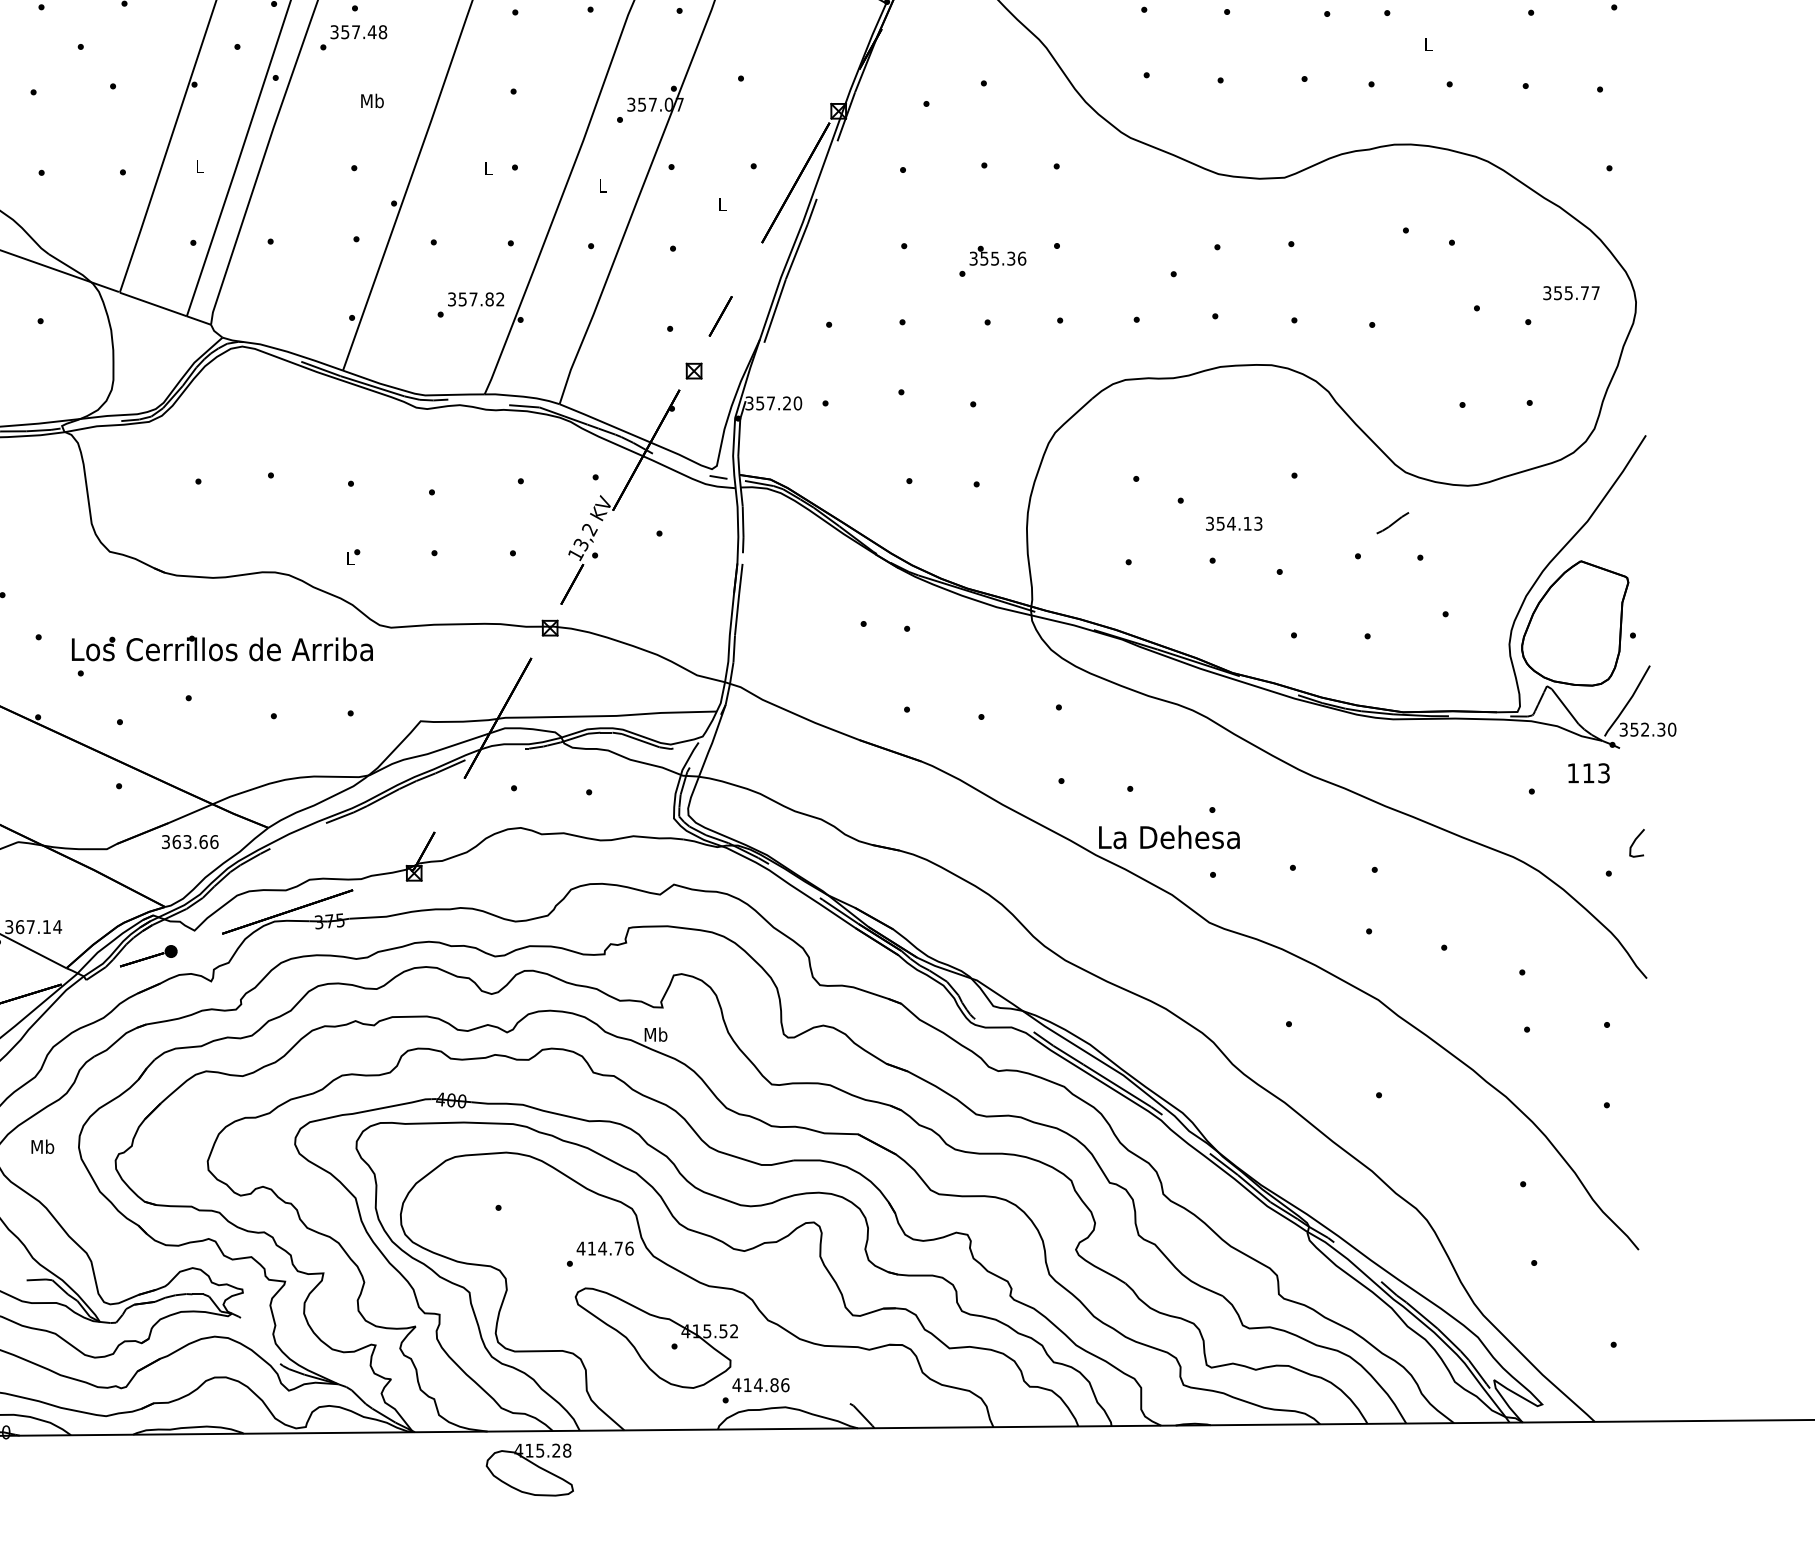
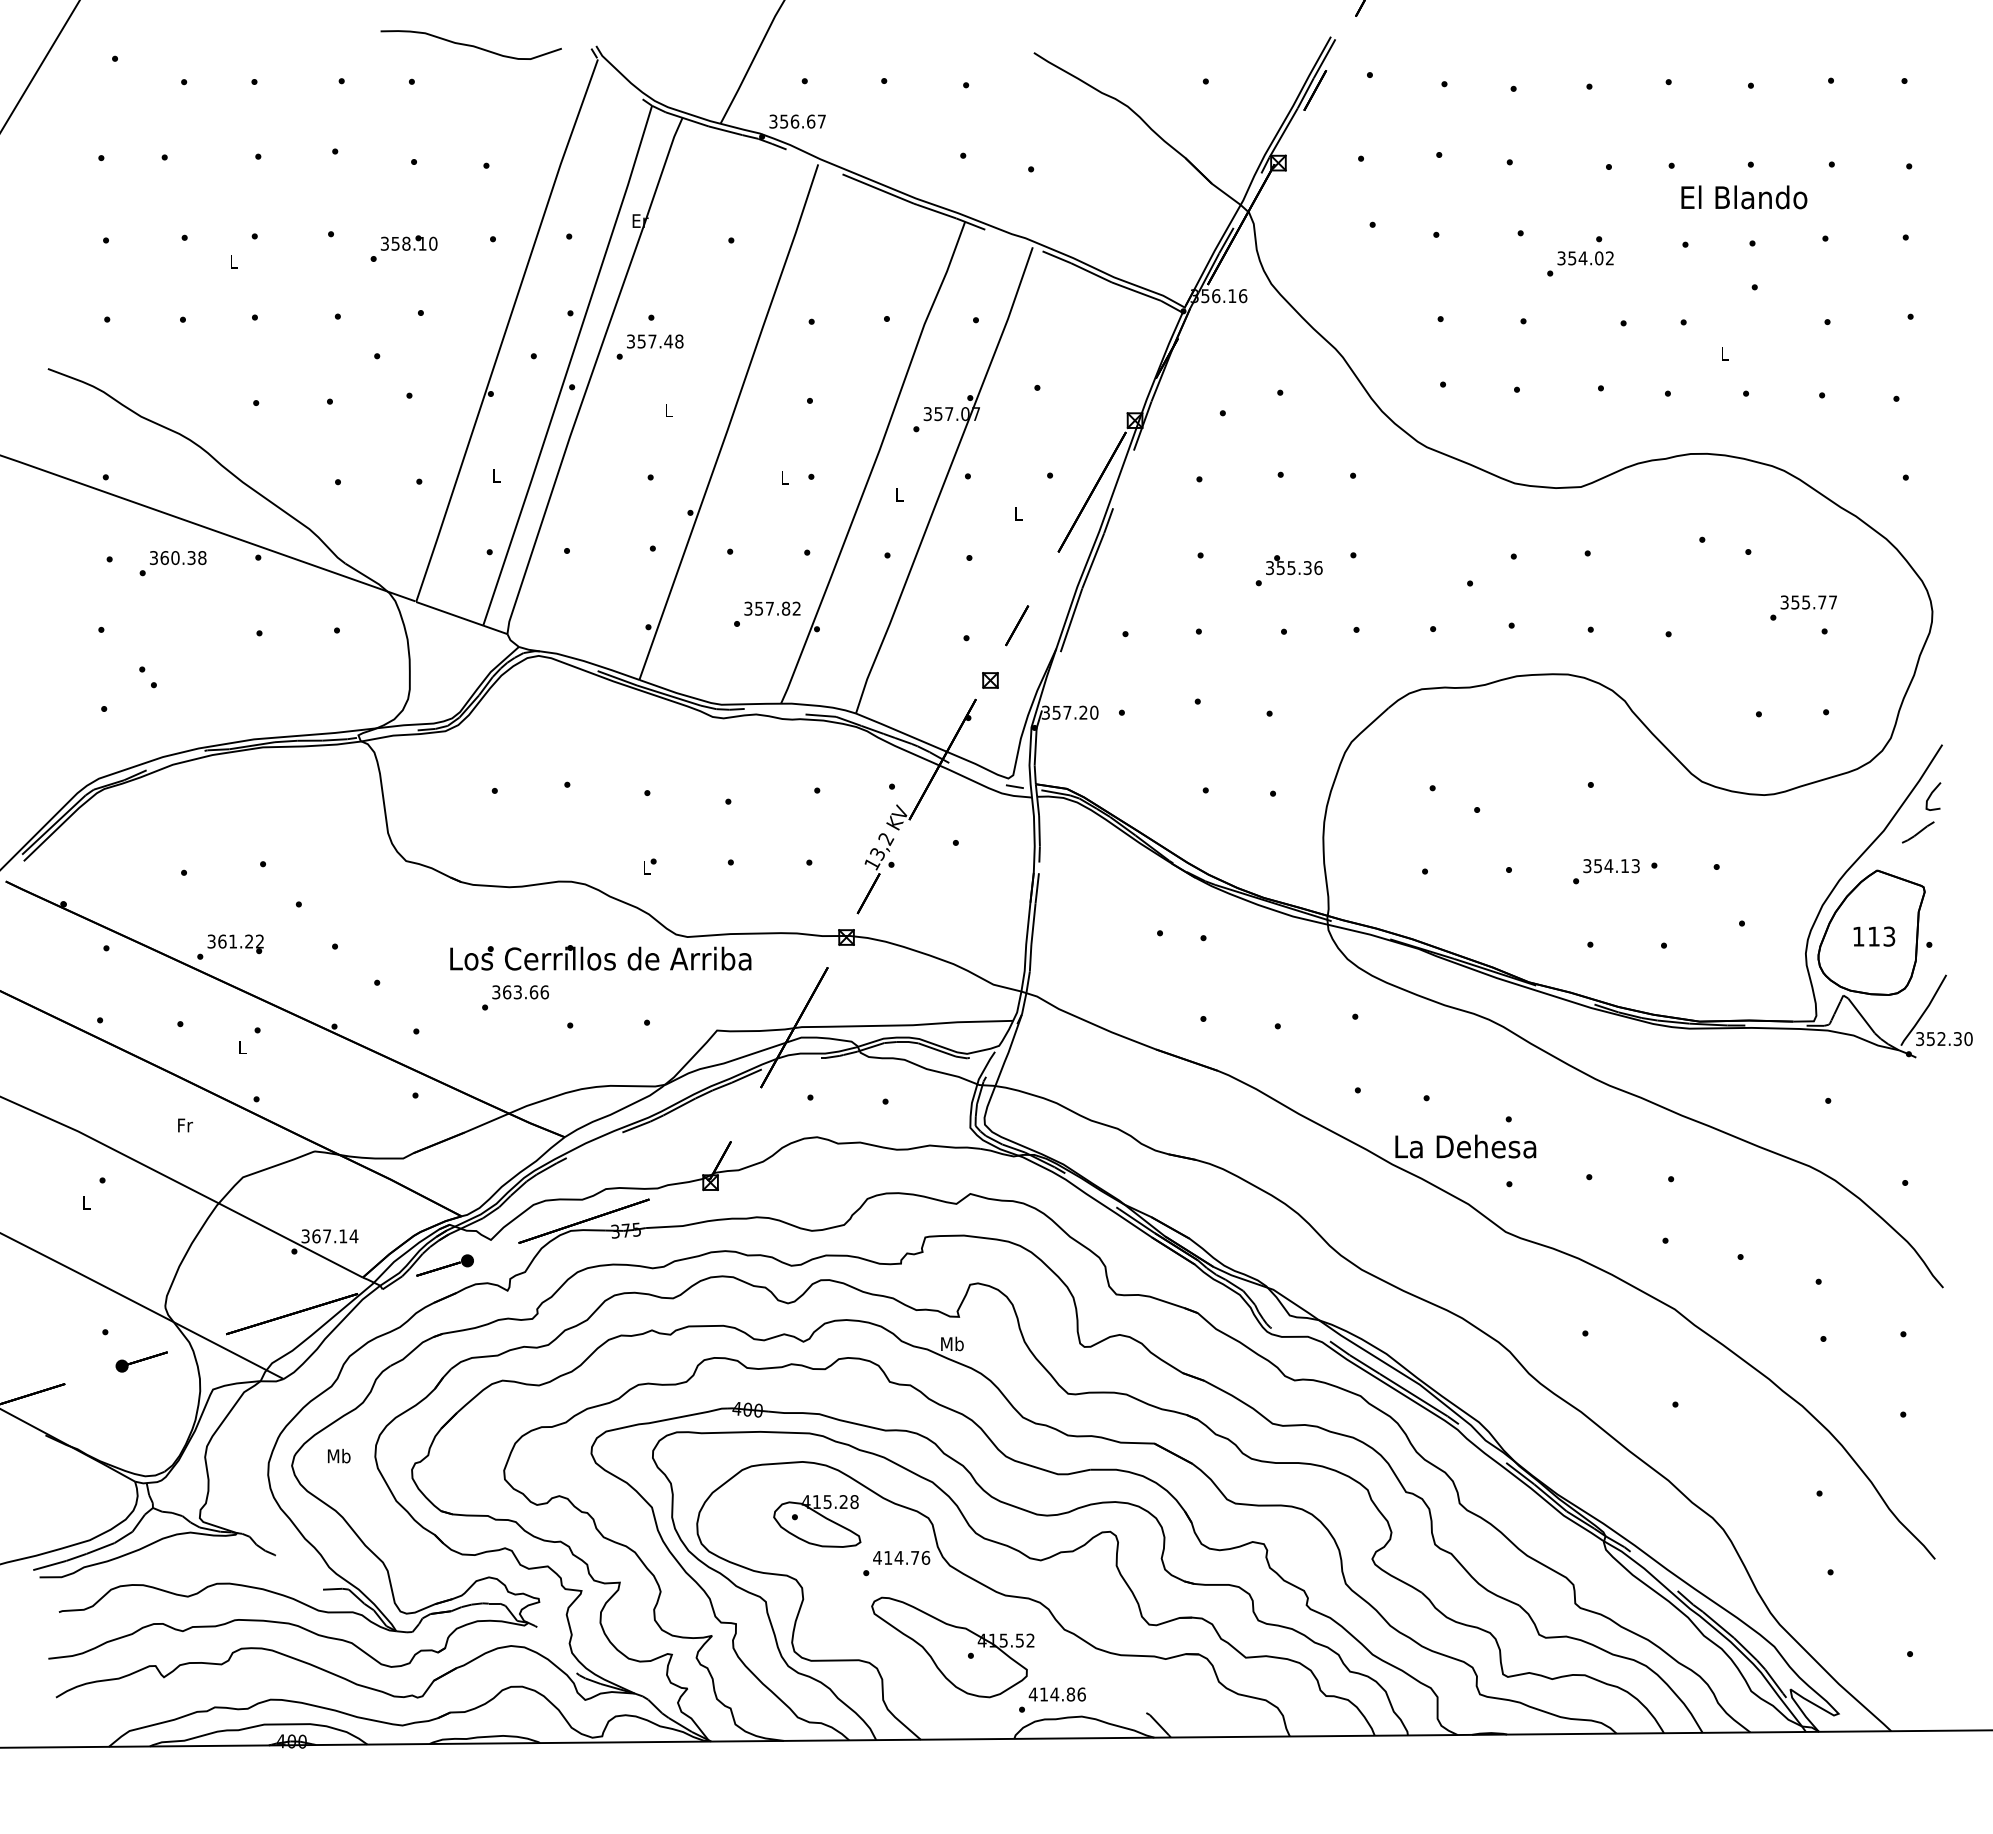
text: (372, 101) -> (668, 410), Mb -> L
text: (1571, 293) -> (1808, 602), moved
line: (1393, 523) -> (1918, 832), moved
text: (1234, 524) -> (1611, 866), moved
text: (222, 648) -> (600, 957), moved
text: (1589, 773) -> (1874, 936), moved
curve: (1636, 841) -> (1932, 794), moved
text: (190, 842) -> (520, 992), moved
part: (530, 1470) -> (817, 1521), moved

